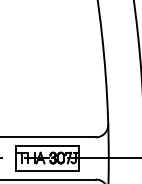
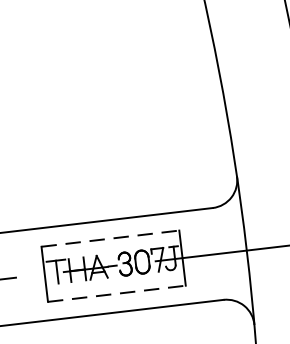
line: (47, 145) -> (109, 238), solid -> dashed
line: (47, 171) -> (116, 294), solid -> dashed

